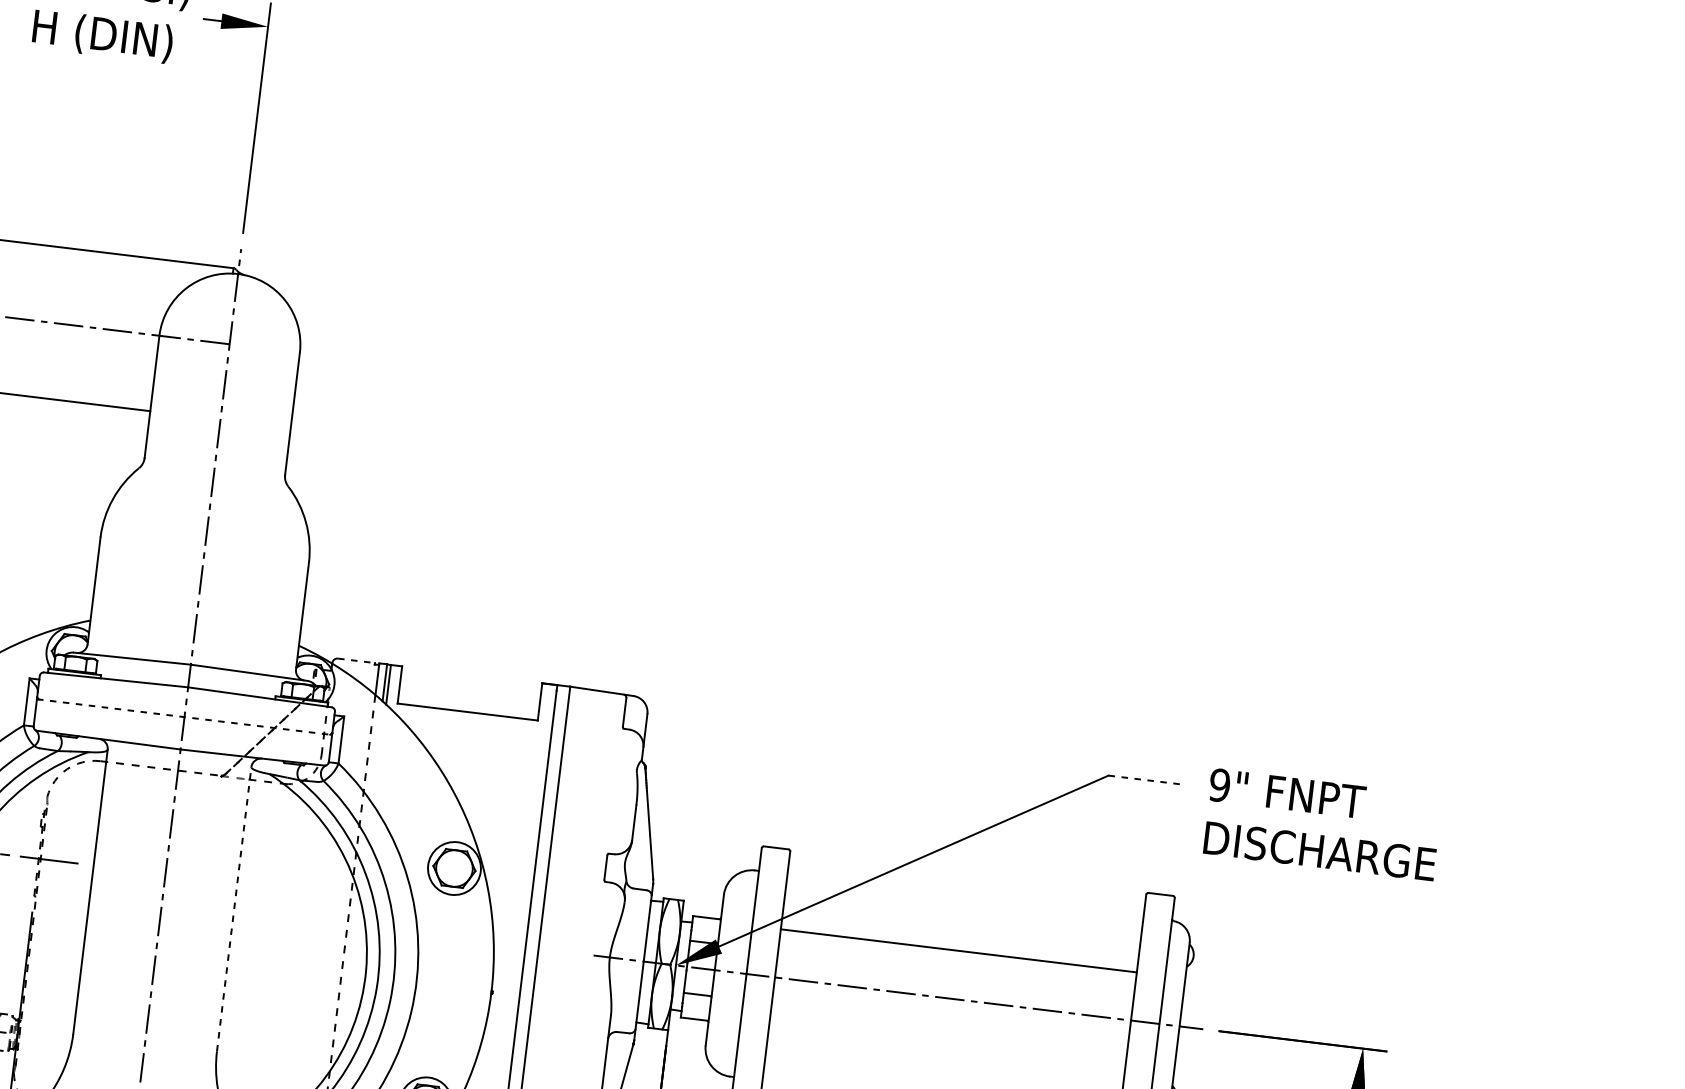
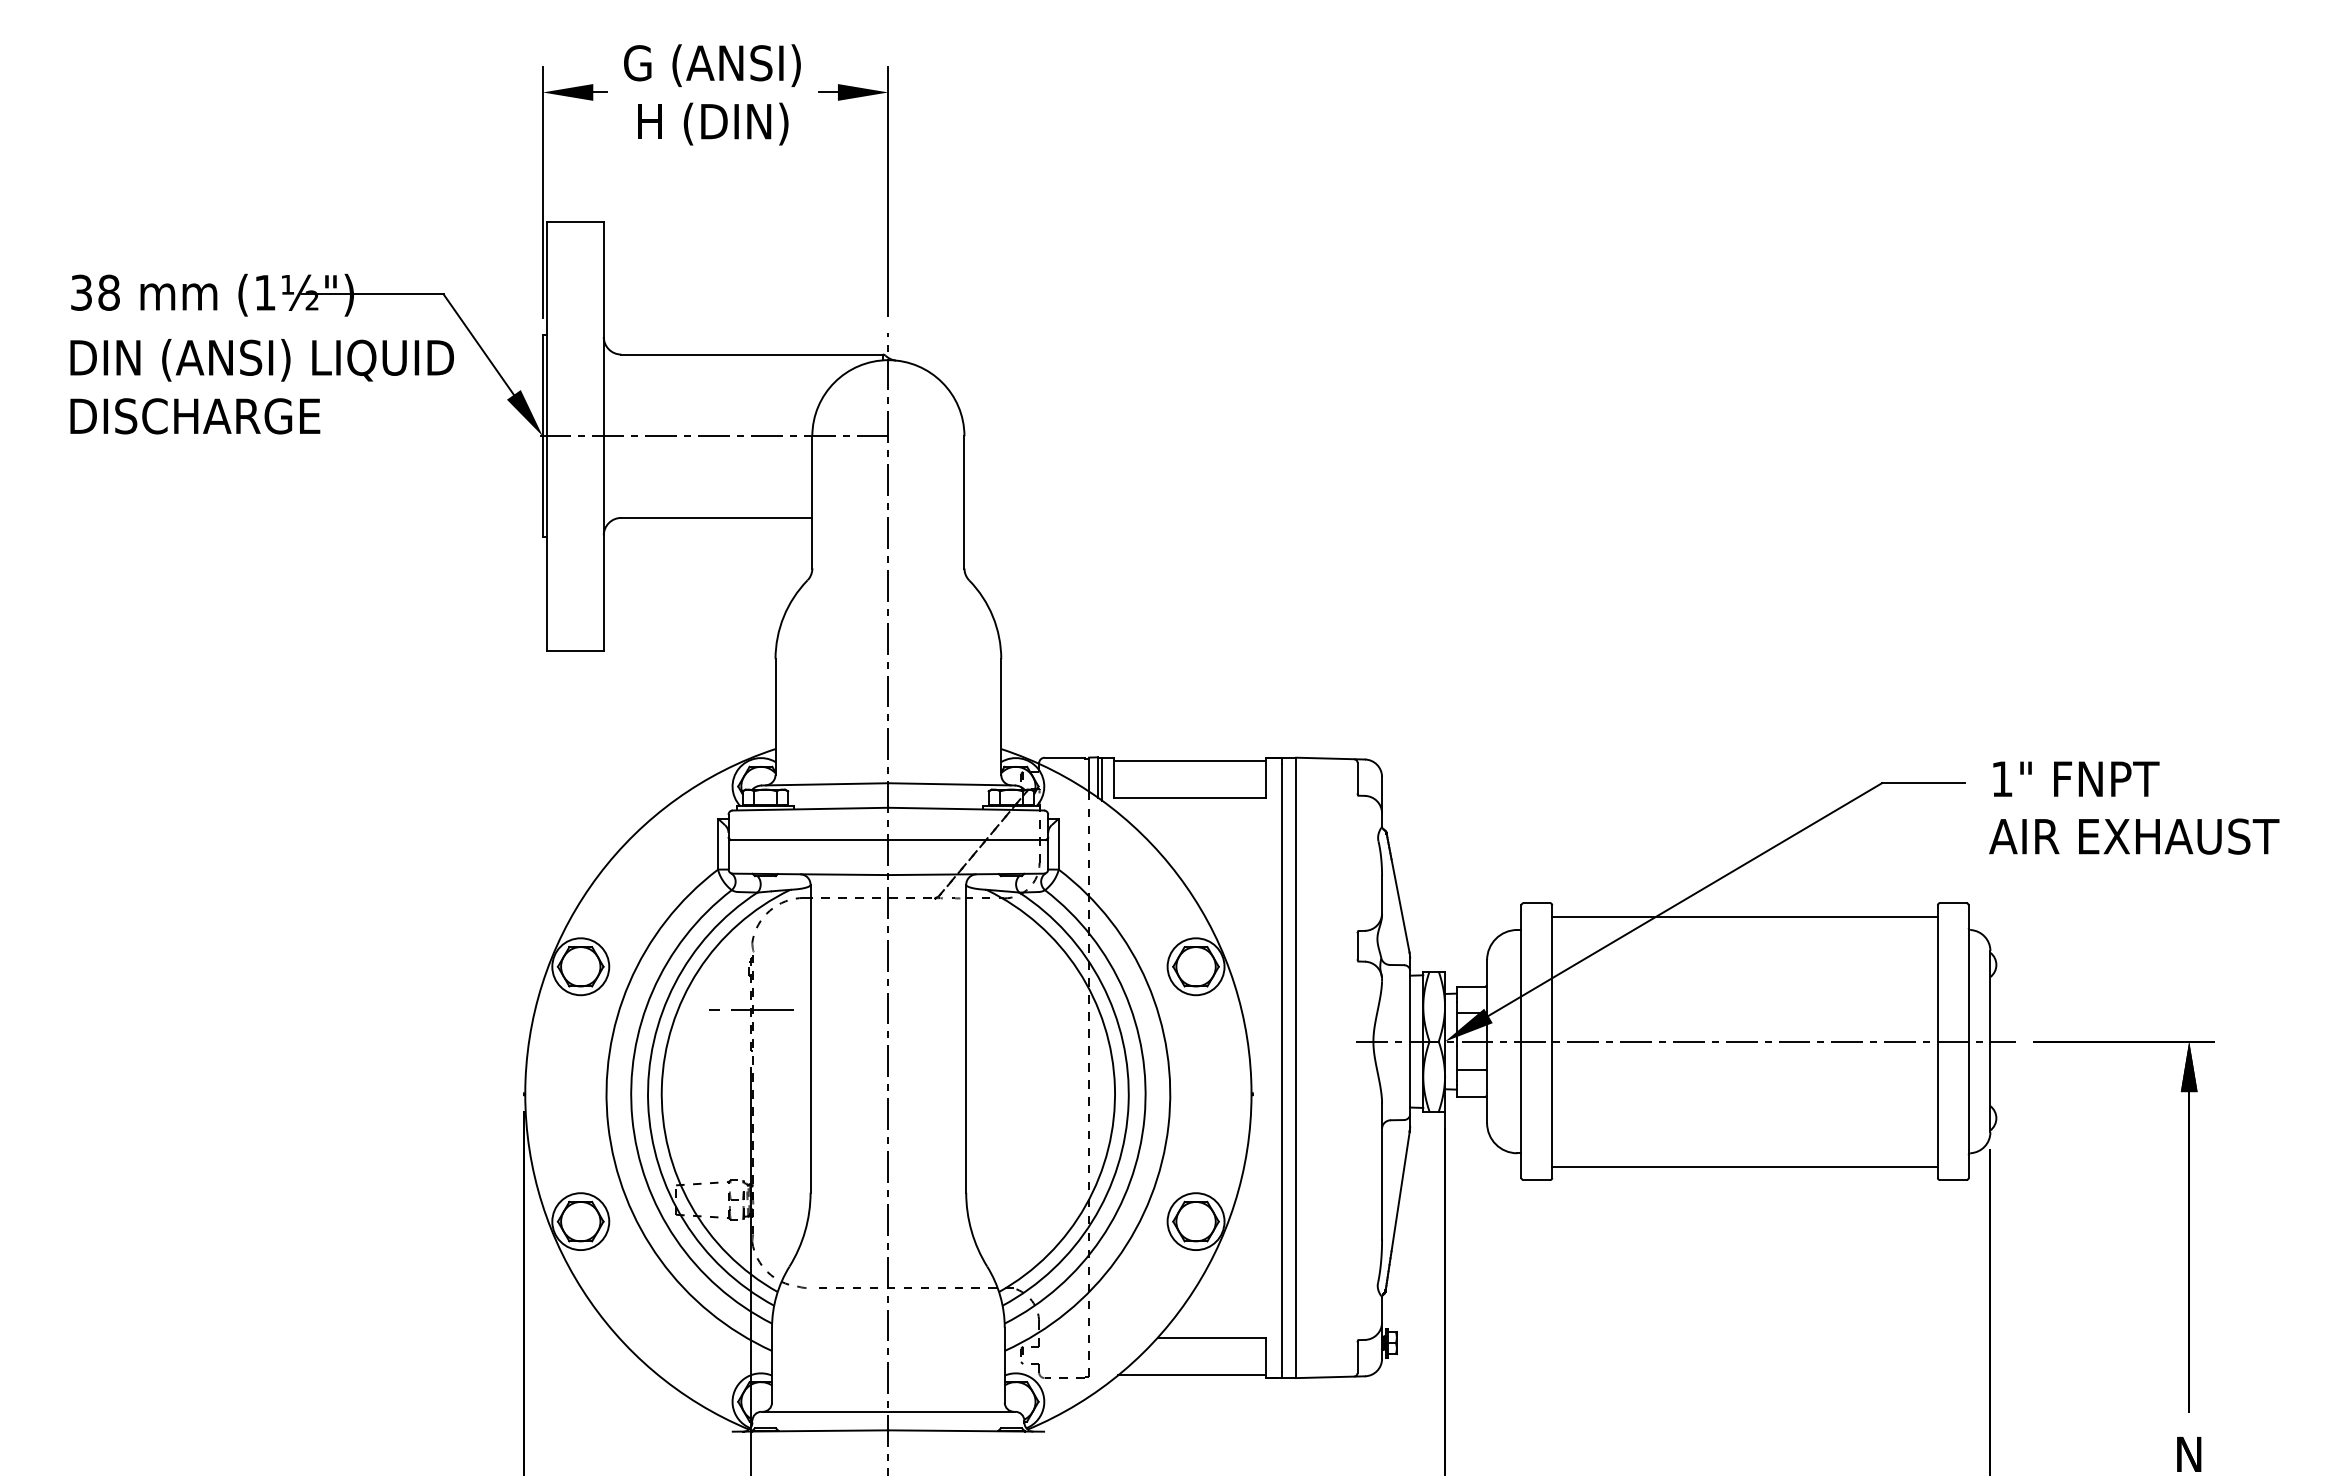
line: (356, 660) -> (1064, 757), dashed -> solid
line: (471, 677) -> (1189, 760), added
line: (184, 717) -> (888, 840), dashed -> solid
line: (1147, 780) -> (1924, 783), dashed -> solid
text: (1219, 785) -> (2001, 779), 9" -> 1"
text: (1335, 853) -> (2134, 836), DISCHARGE -> AIR EXHAUST
line: (234, 909) -> (966, 1038), dashed -> solid
line: (958, 950) -> (1744, 916), moved

